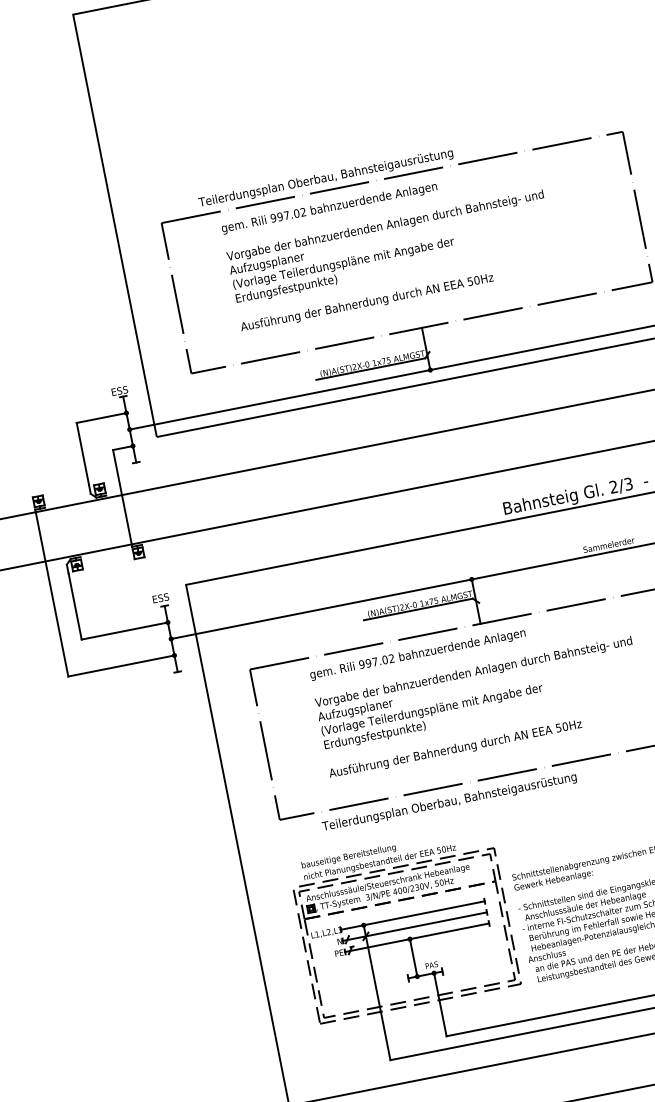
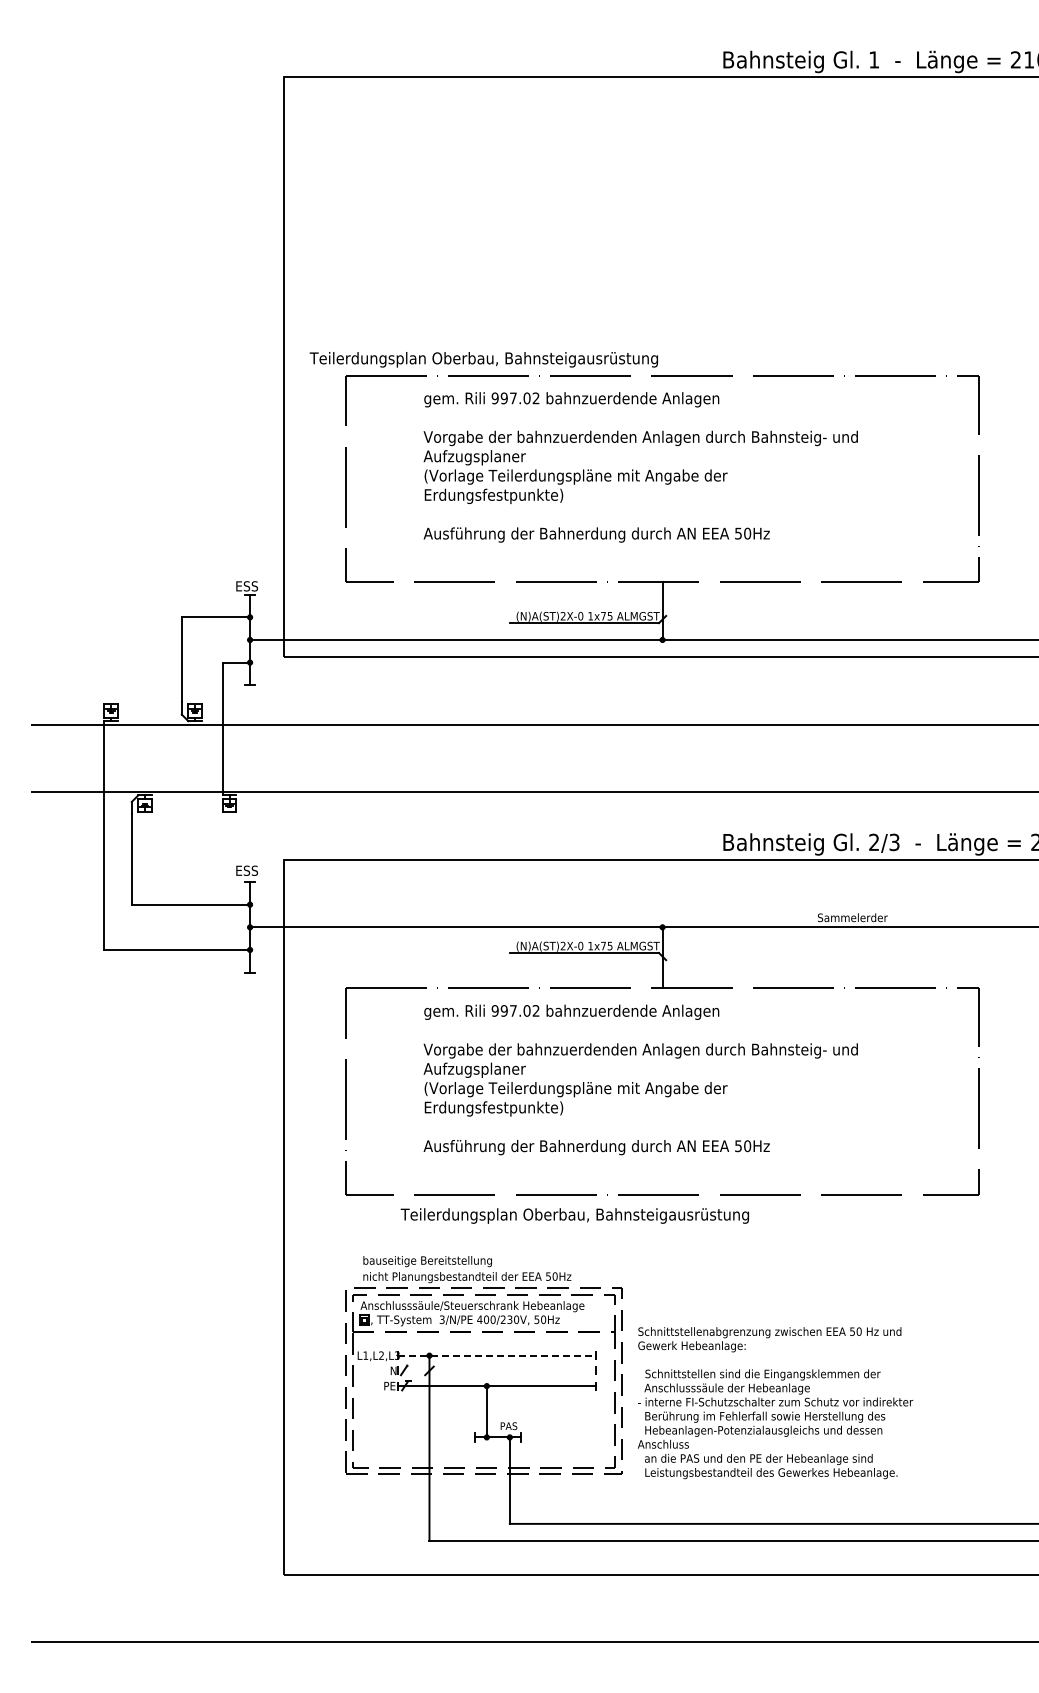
text: (325, 178) -> (483, 359), moved
line: (412, 915) -> (496, 1355), solid -> dashed
line: (414, 926) -> (496, 1370), removed

